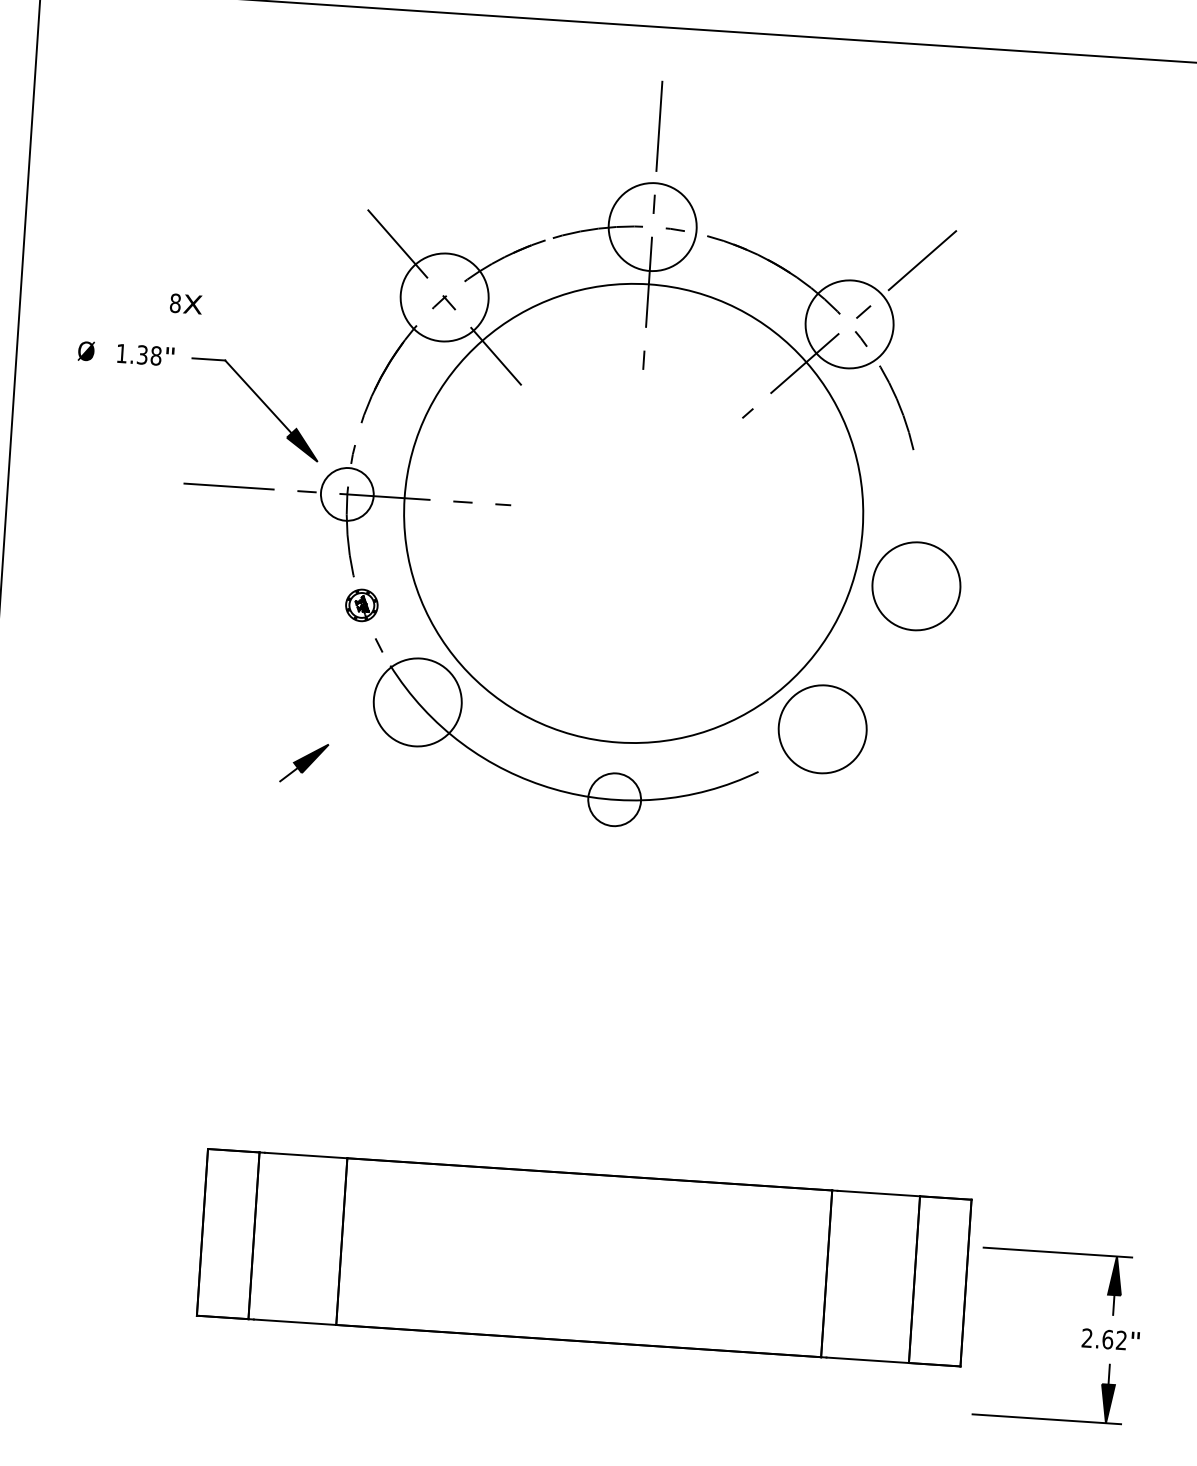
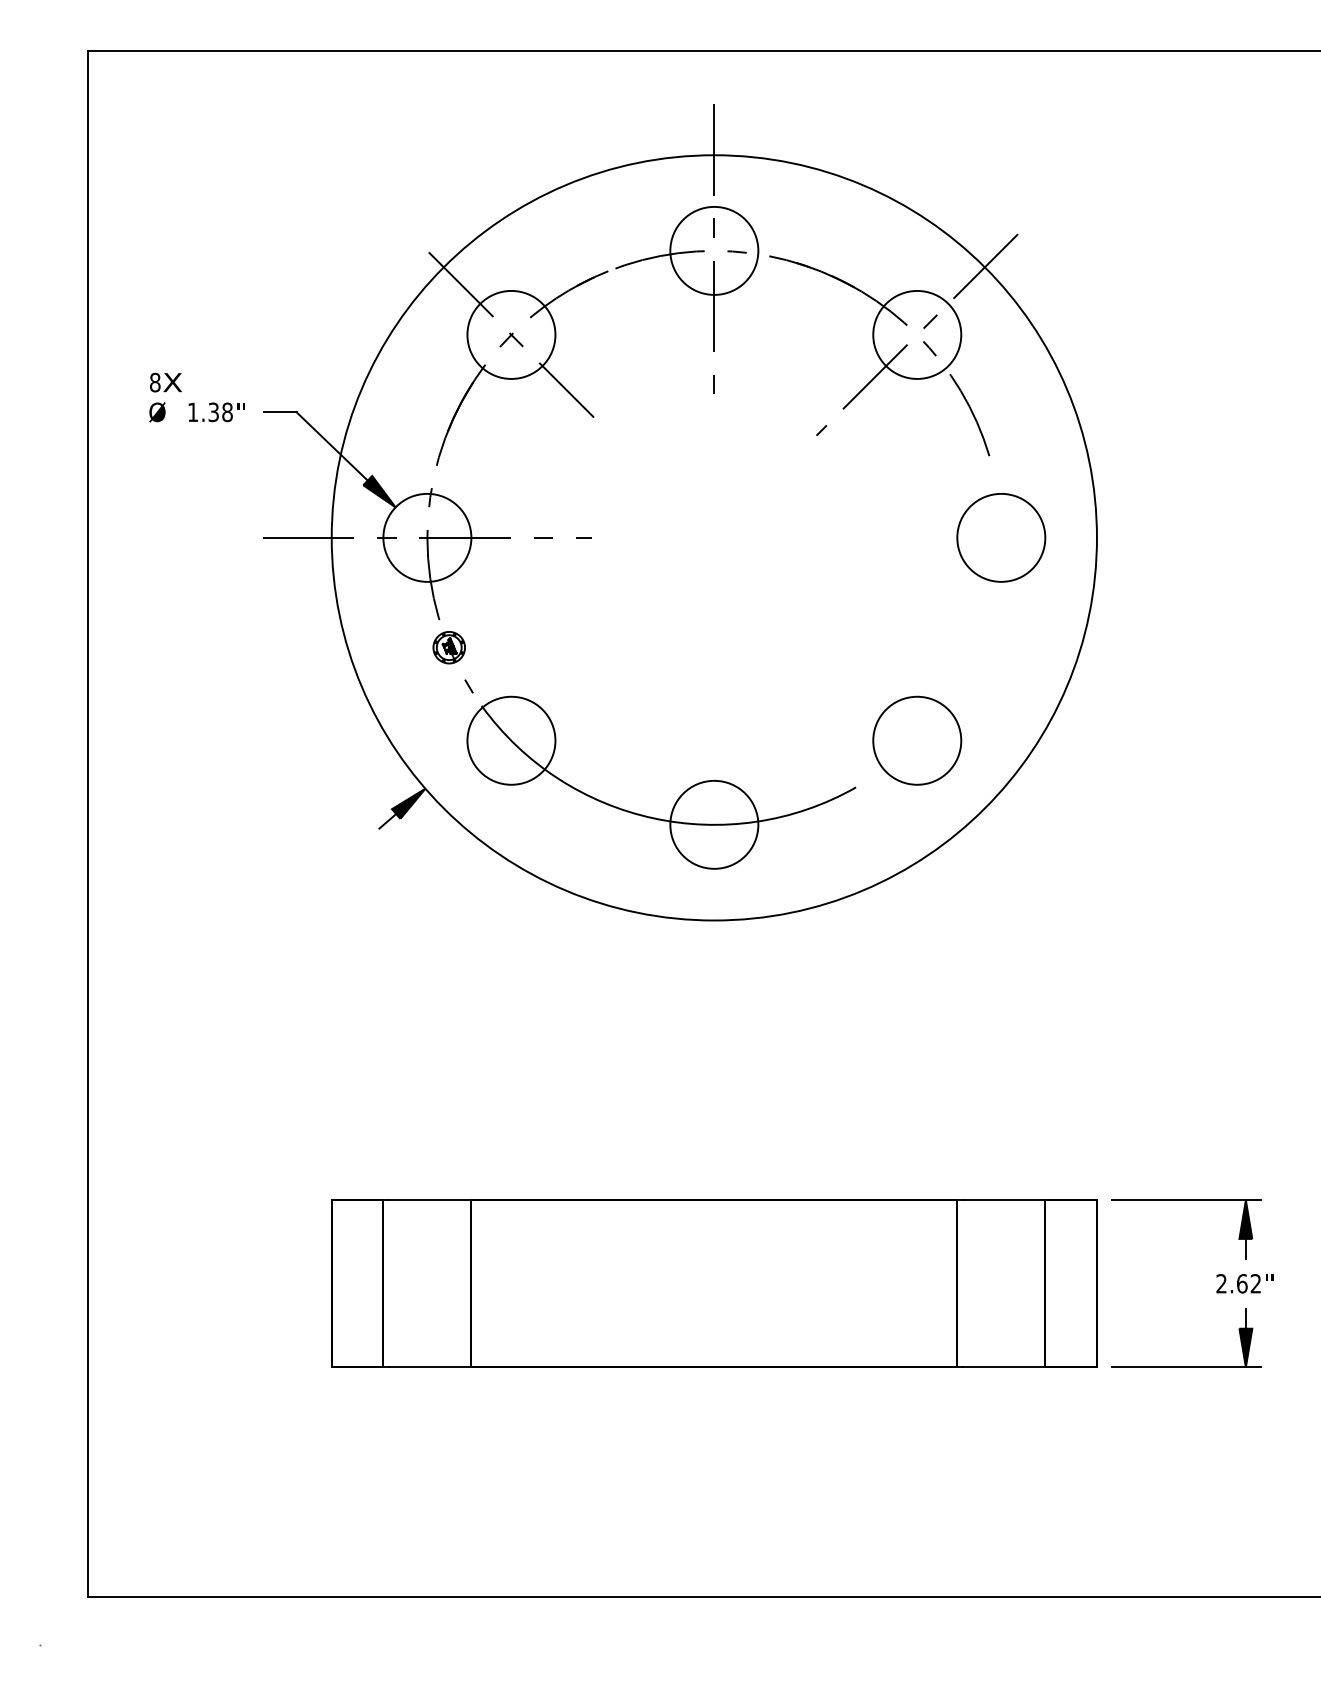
text: (185, 303) -> (165, 382), moved
circle: (347, 494) -> (427, 537), size x1.67
circle: (632, 513) -> (713, 537), size x1.67
circle: (916, 585) -> (1001, 537), moved
circle: (614, 799) -> (714, 824), size x1.67
part: (1082, 1331) -> (1216, 1277), moved

